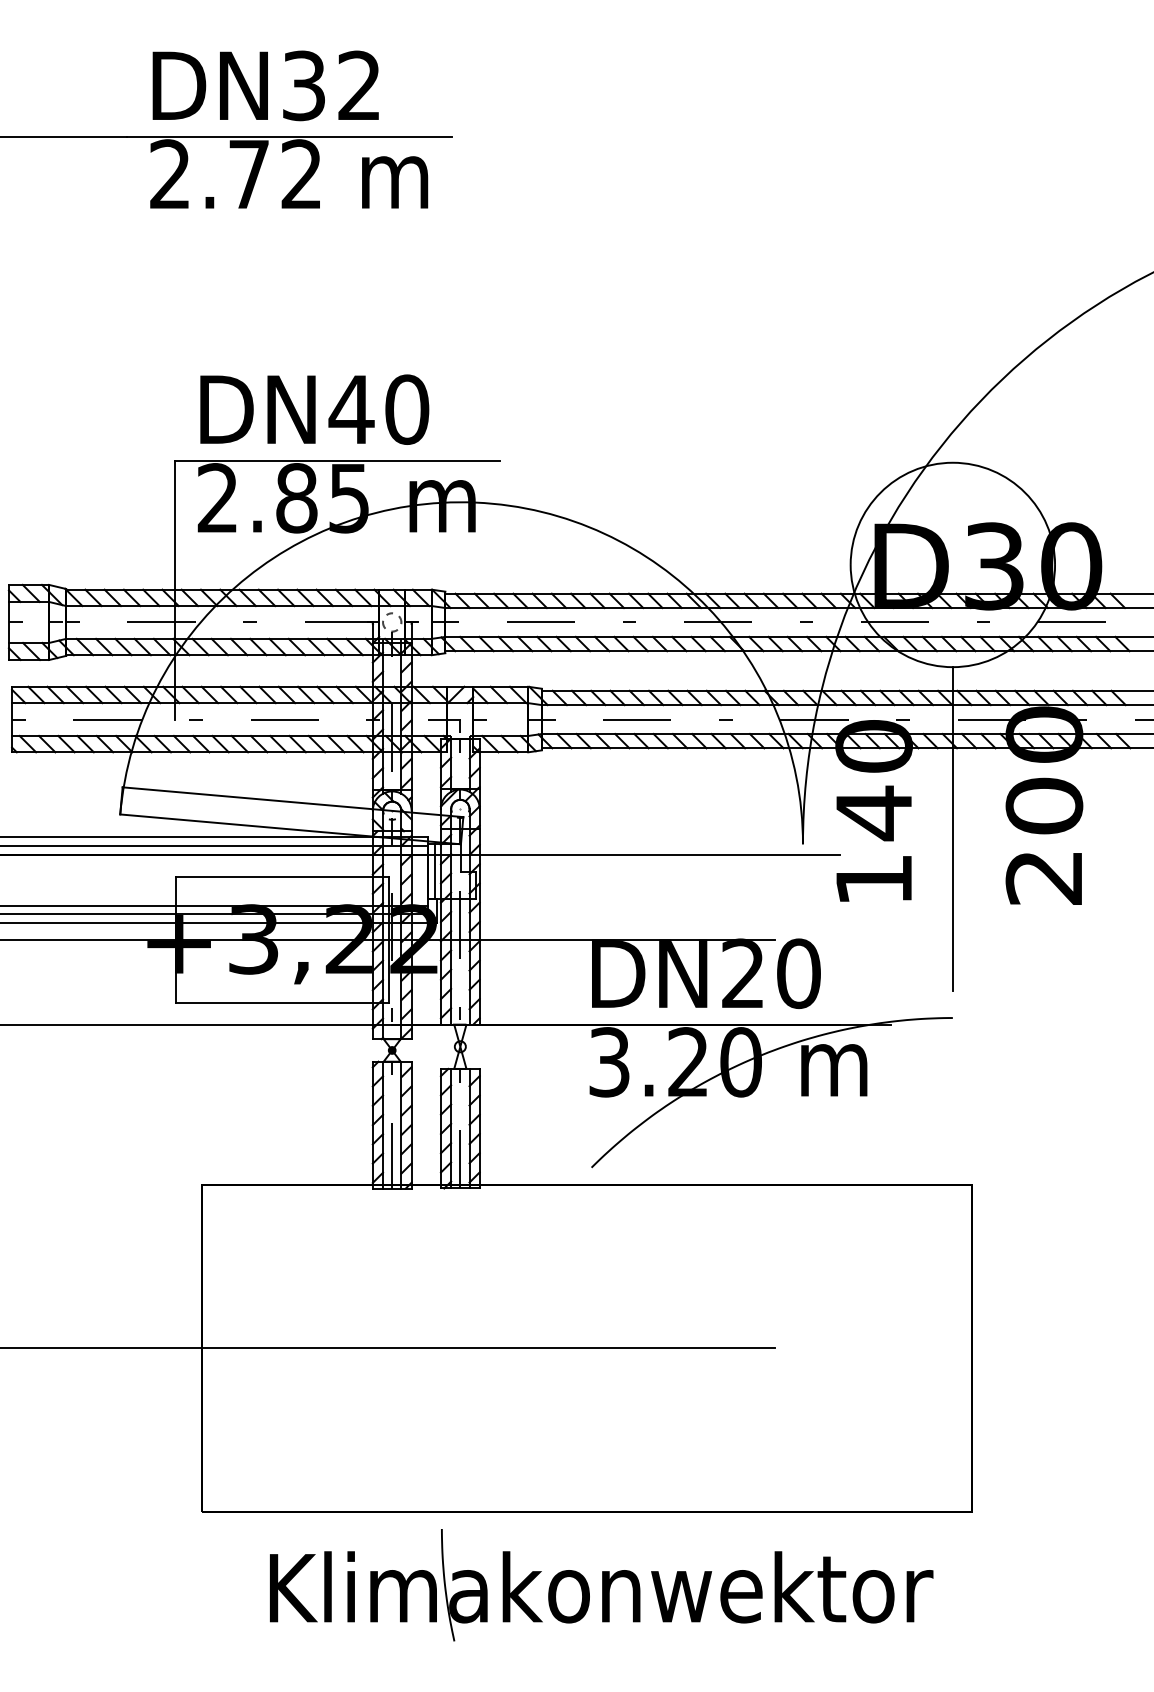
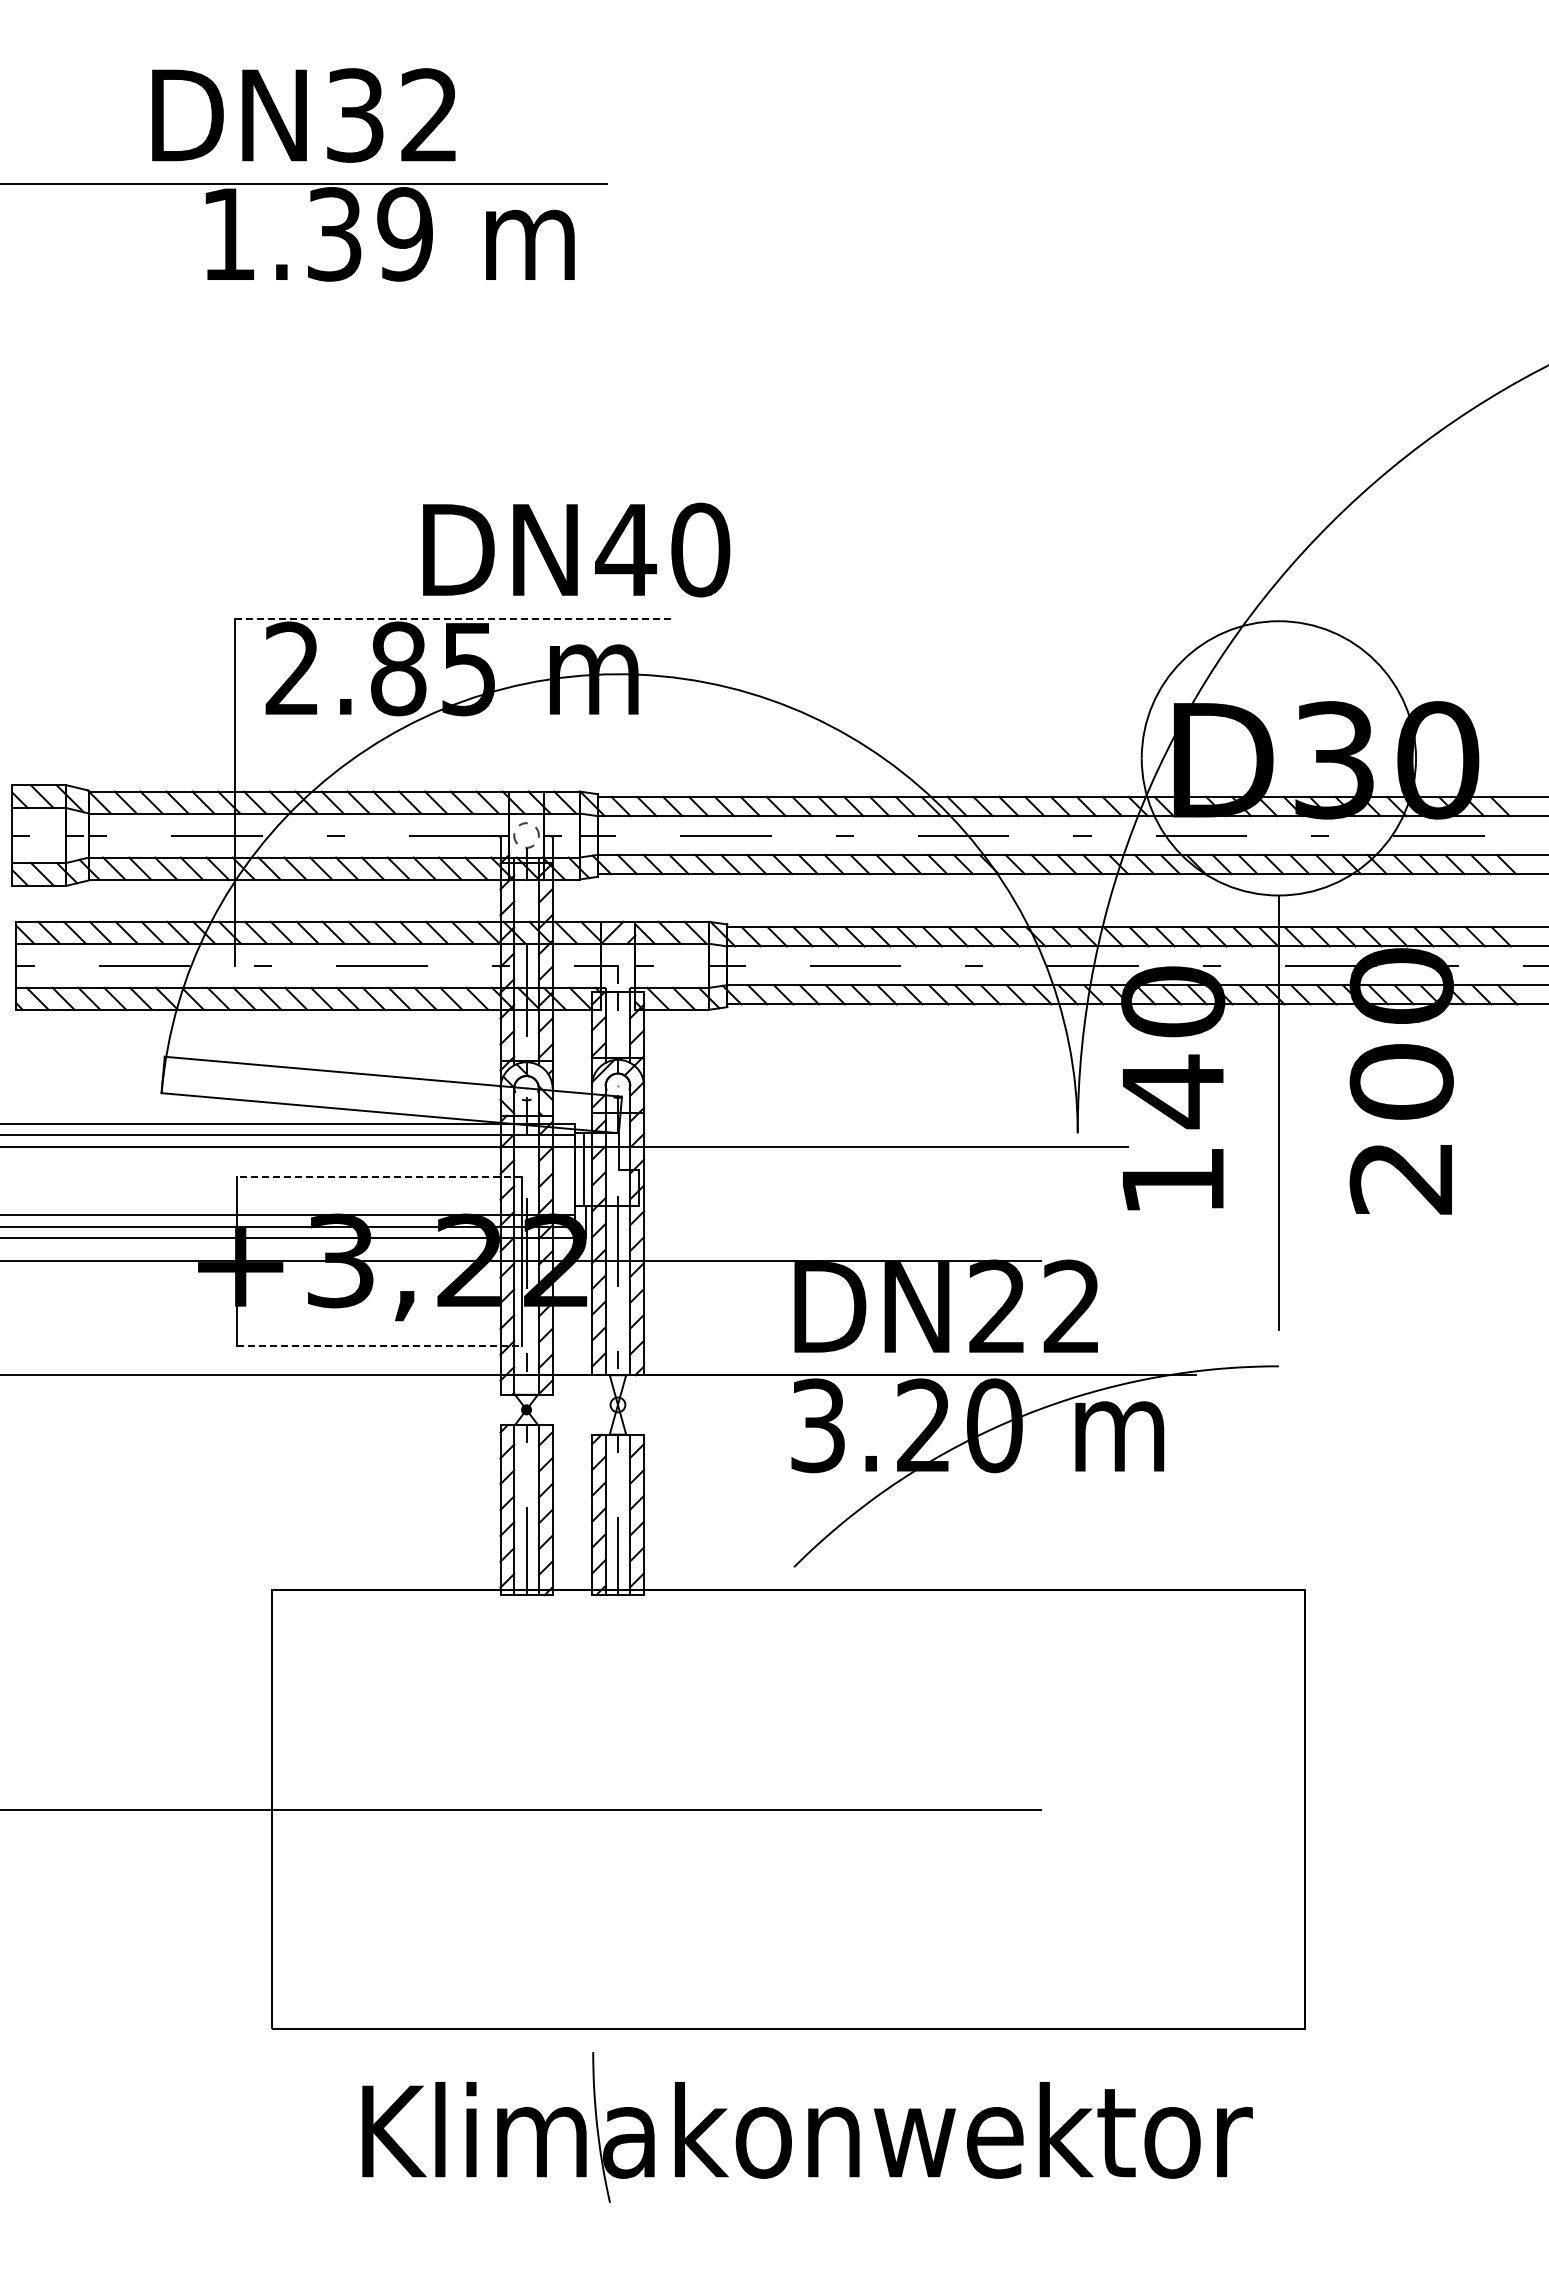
text: (265, 85) -> (303, 115), moved
text: (235, 174) -> (316, 234), 2.72 -> 1.39
text: (314, 409) -> (576, 549), moved
line: (337, 460) -> (453, 618), solid -> dashed
line: (282, 876) -> (379, 1176), solid -> dashed
text: (799, 973) -> (1072, 1306), DN20 -> DN22
line: (283, 1002) -> (380, 1345), solid -> dashed

